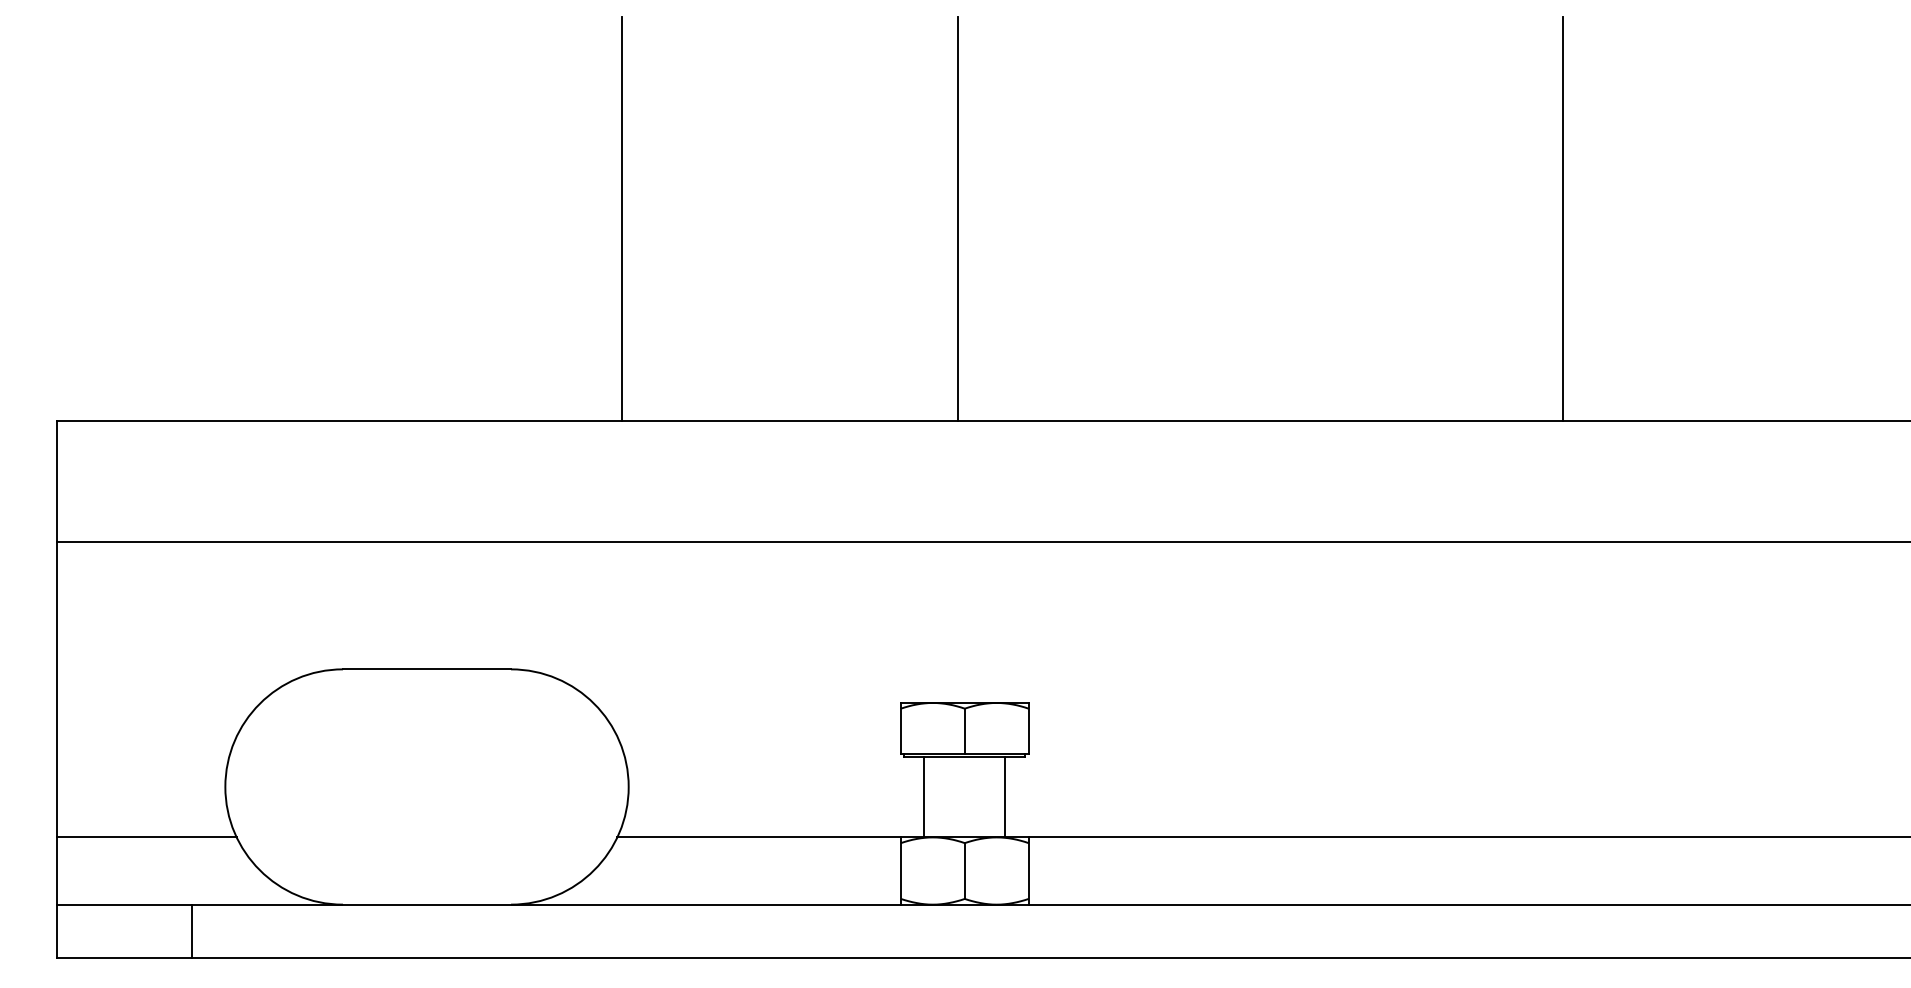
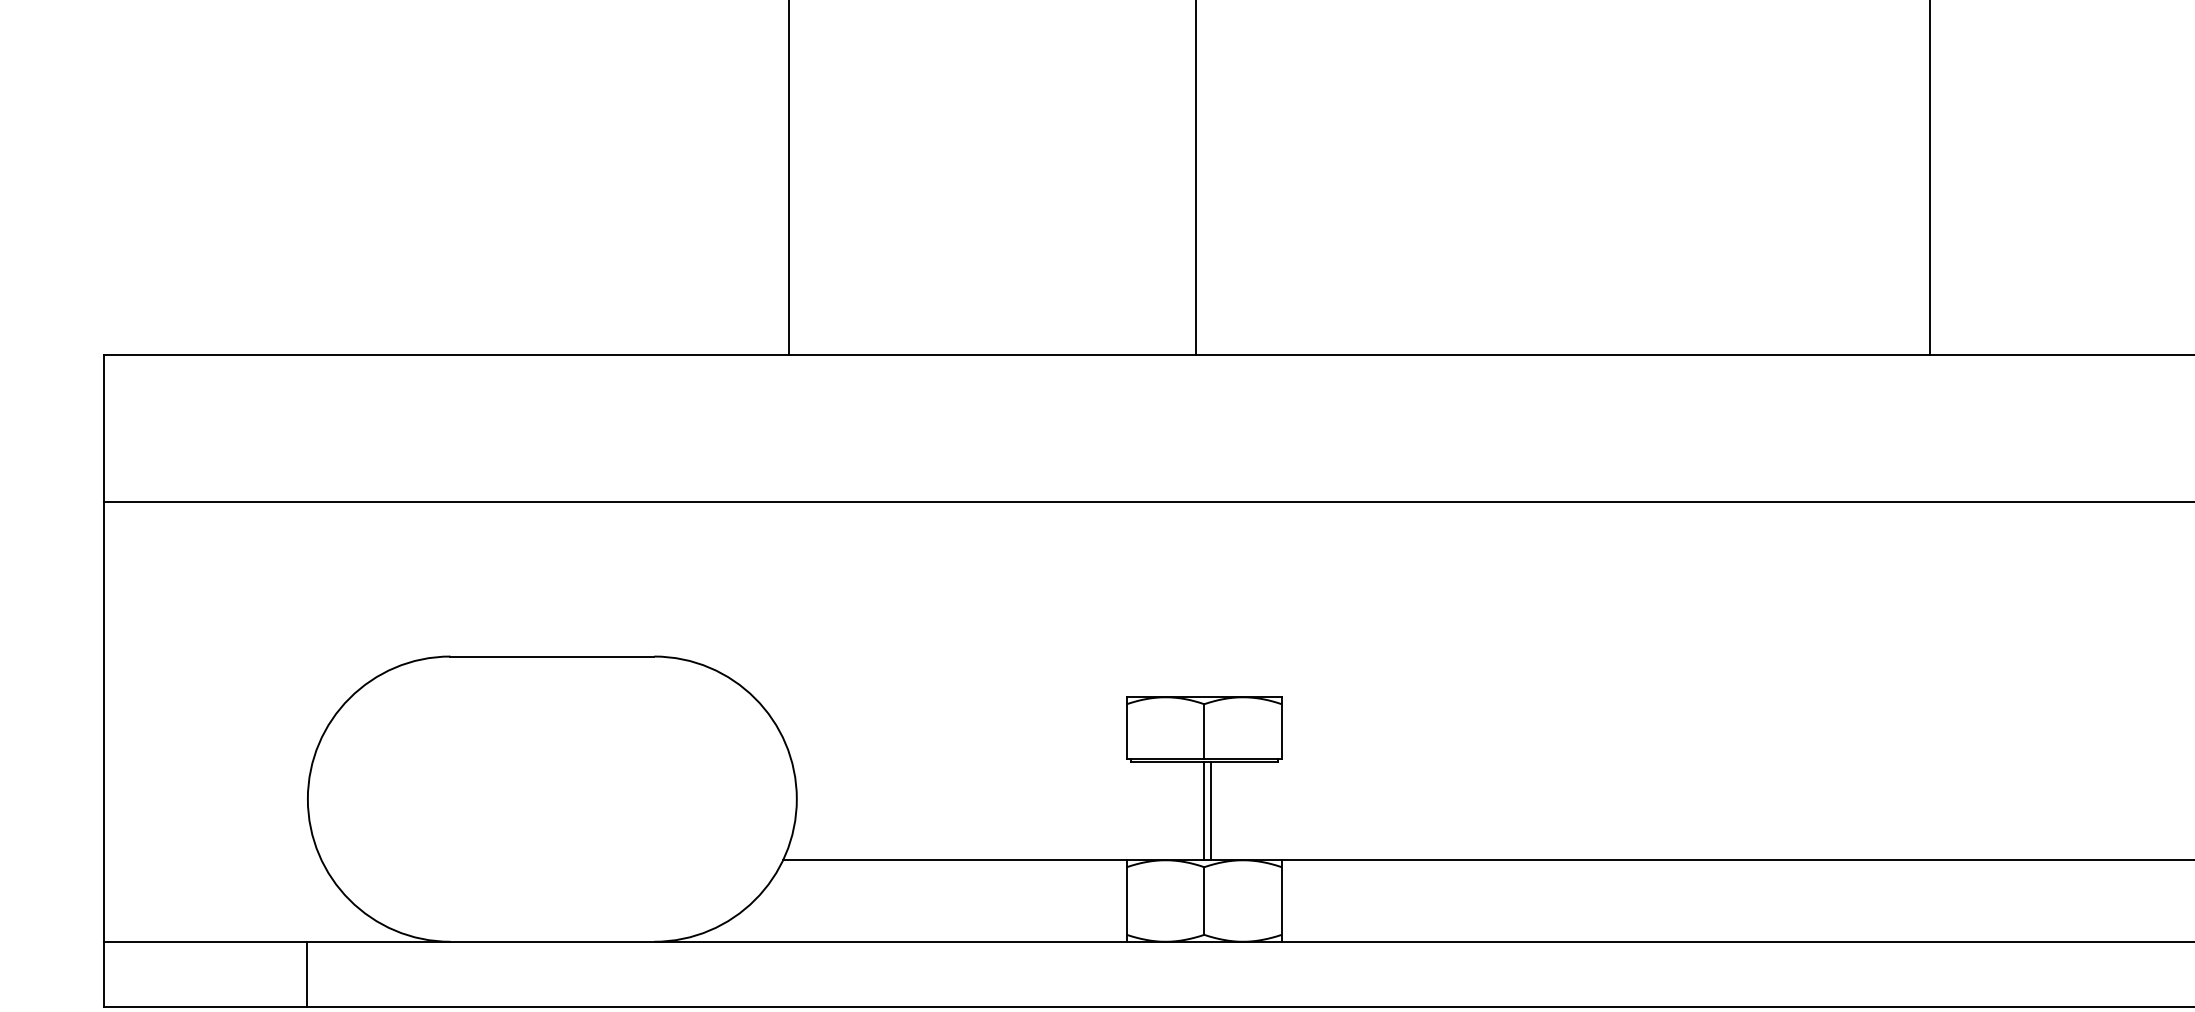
line: (924, 796) -> (1211, 810), moved
line: (1005, 796) -> (1203, 810), moved
line: (146, 837) -> (212, 860), removed
line: (191, 931) -> (306, 974), moved

